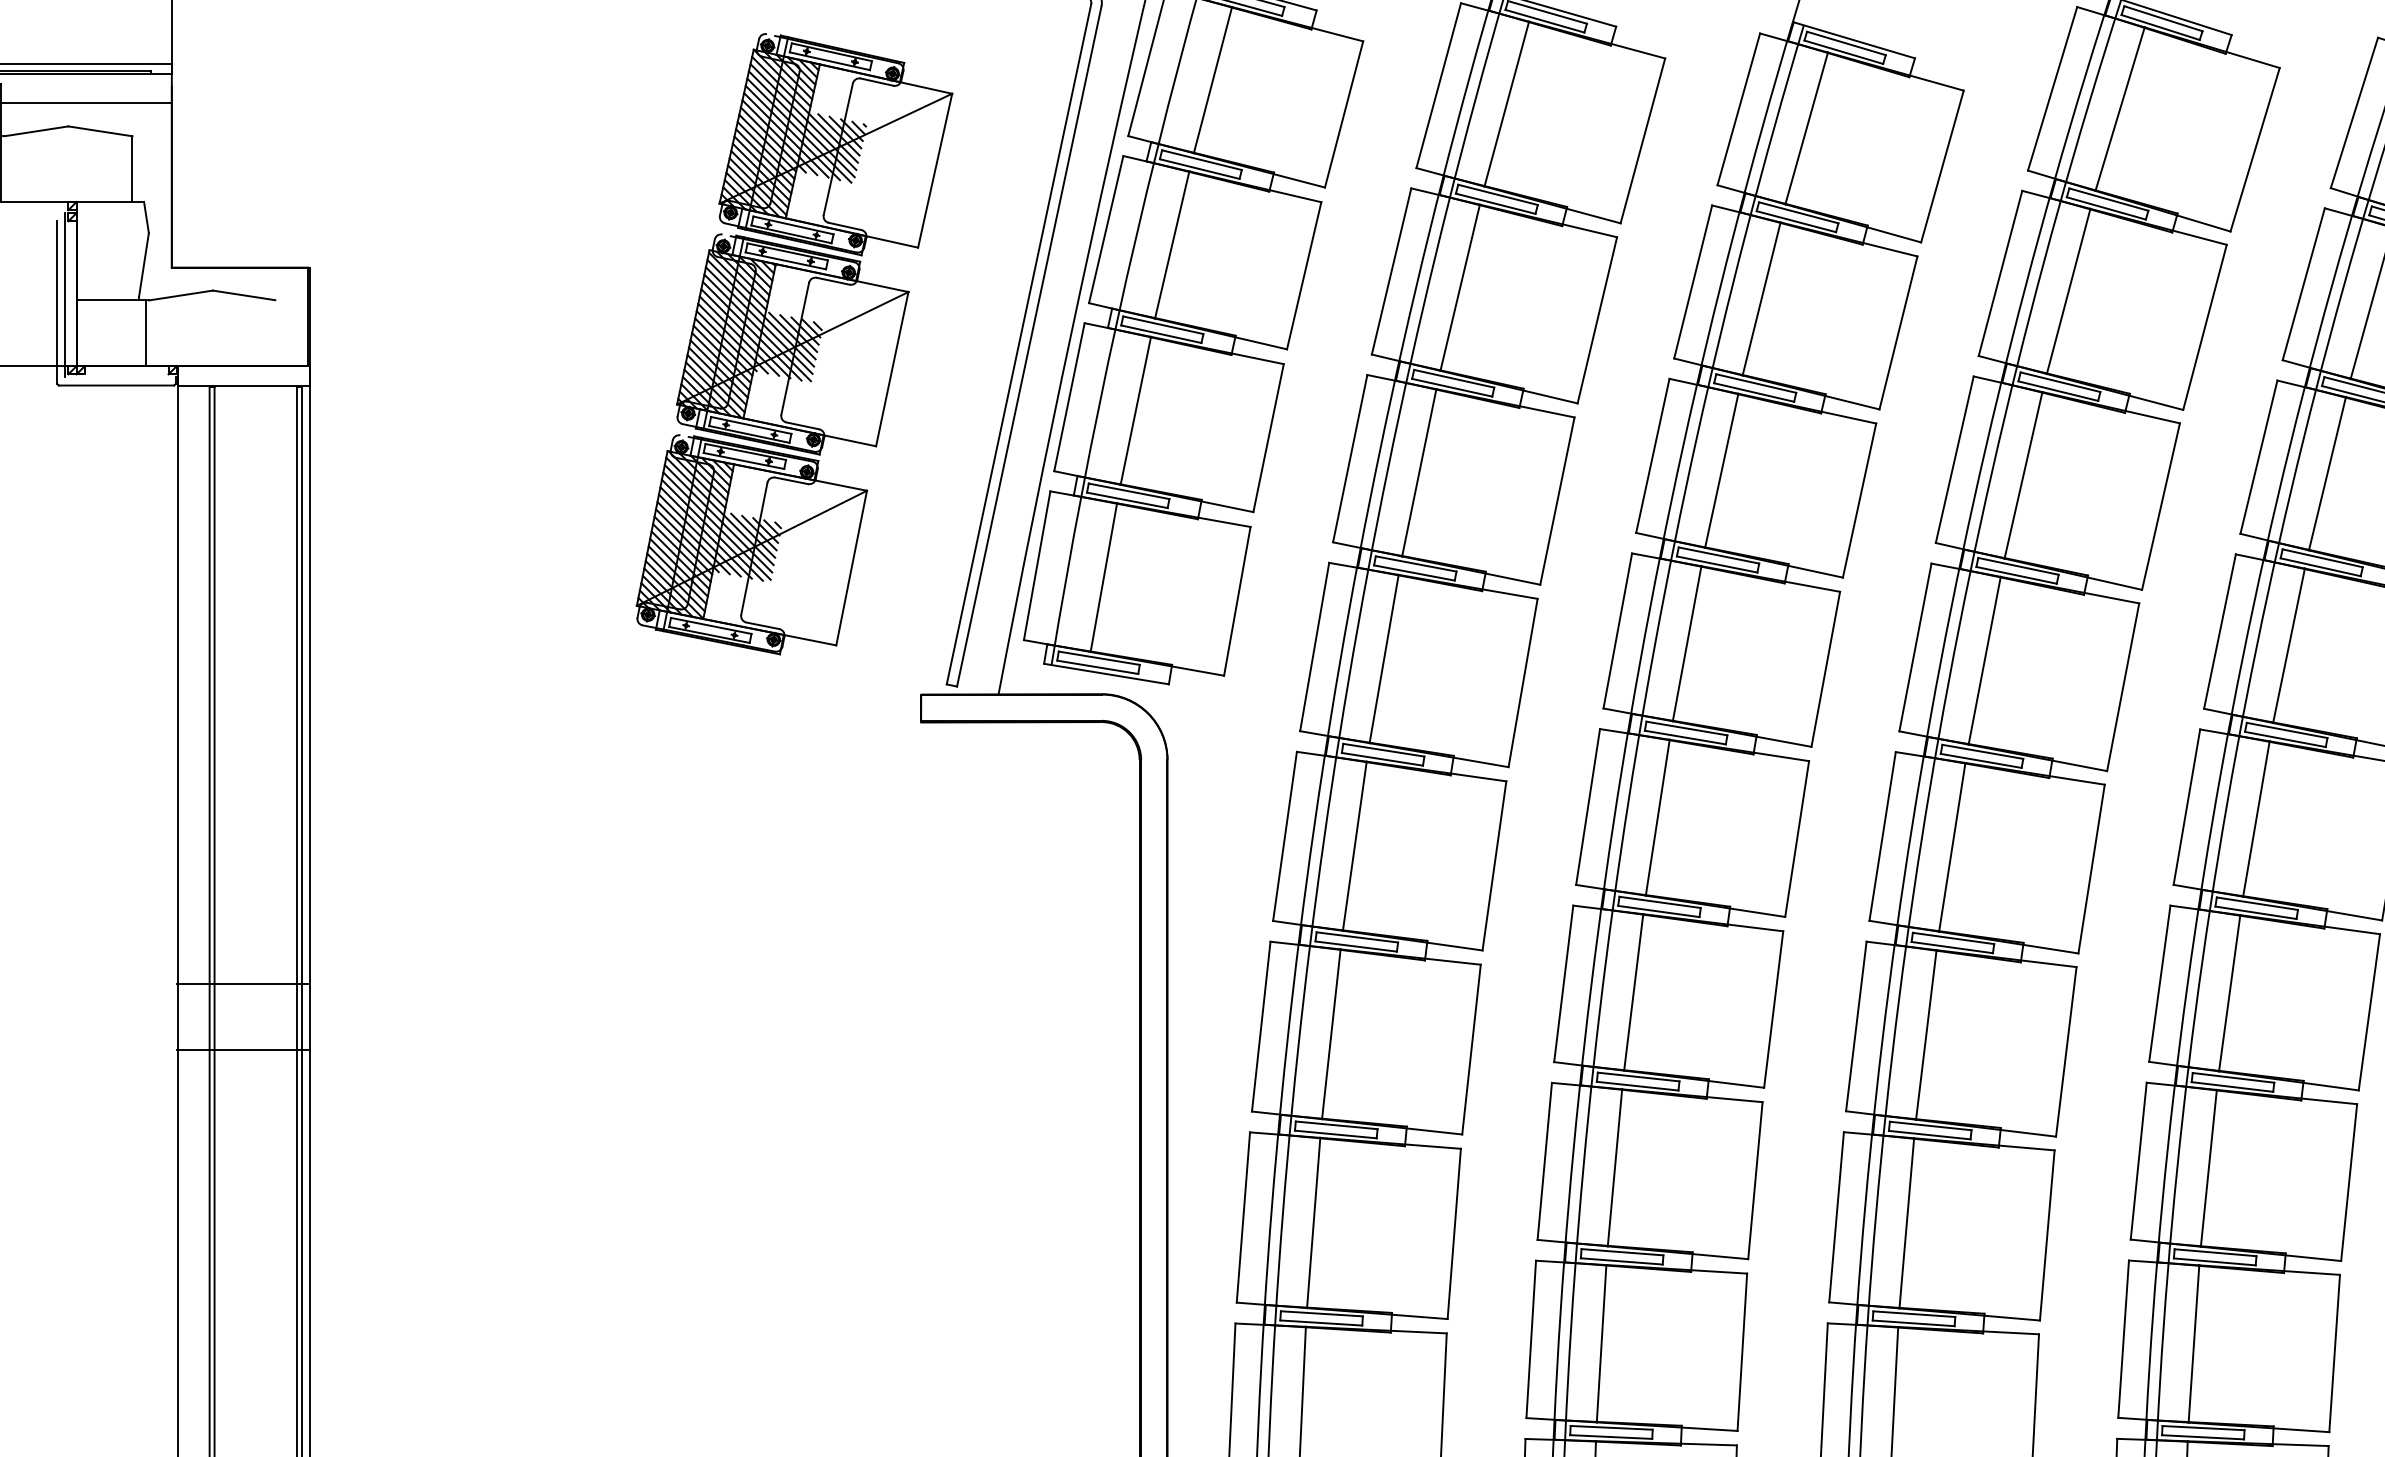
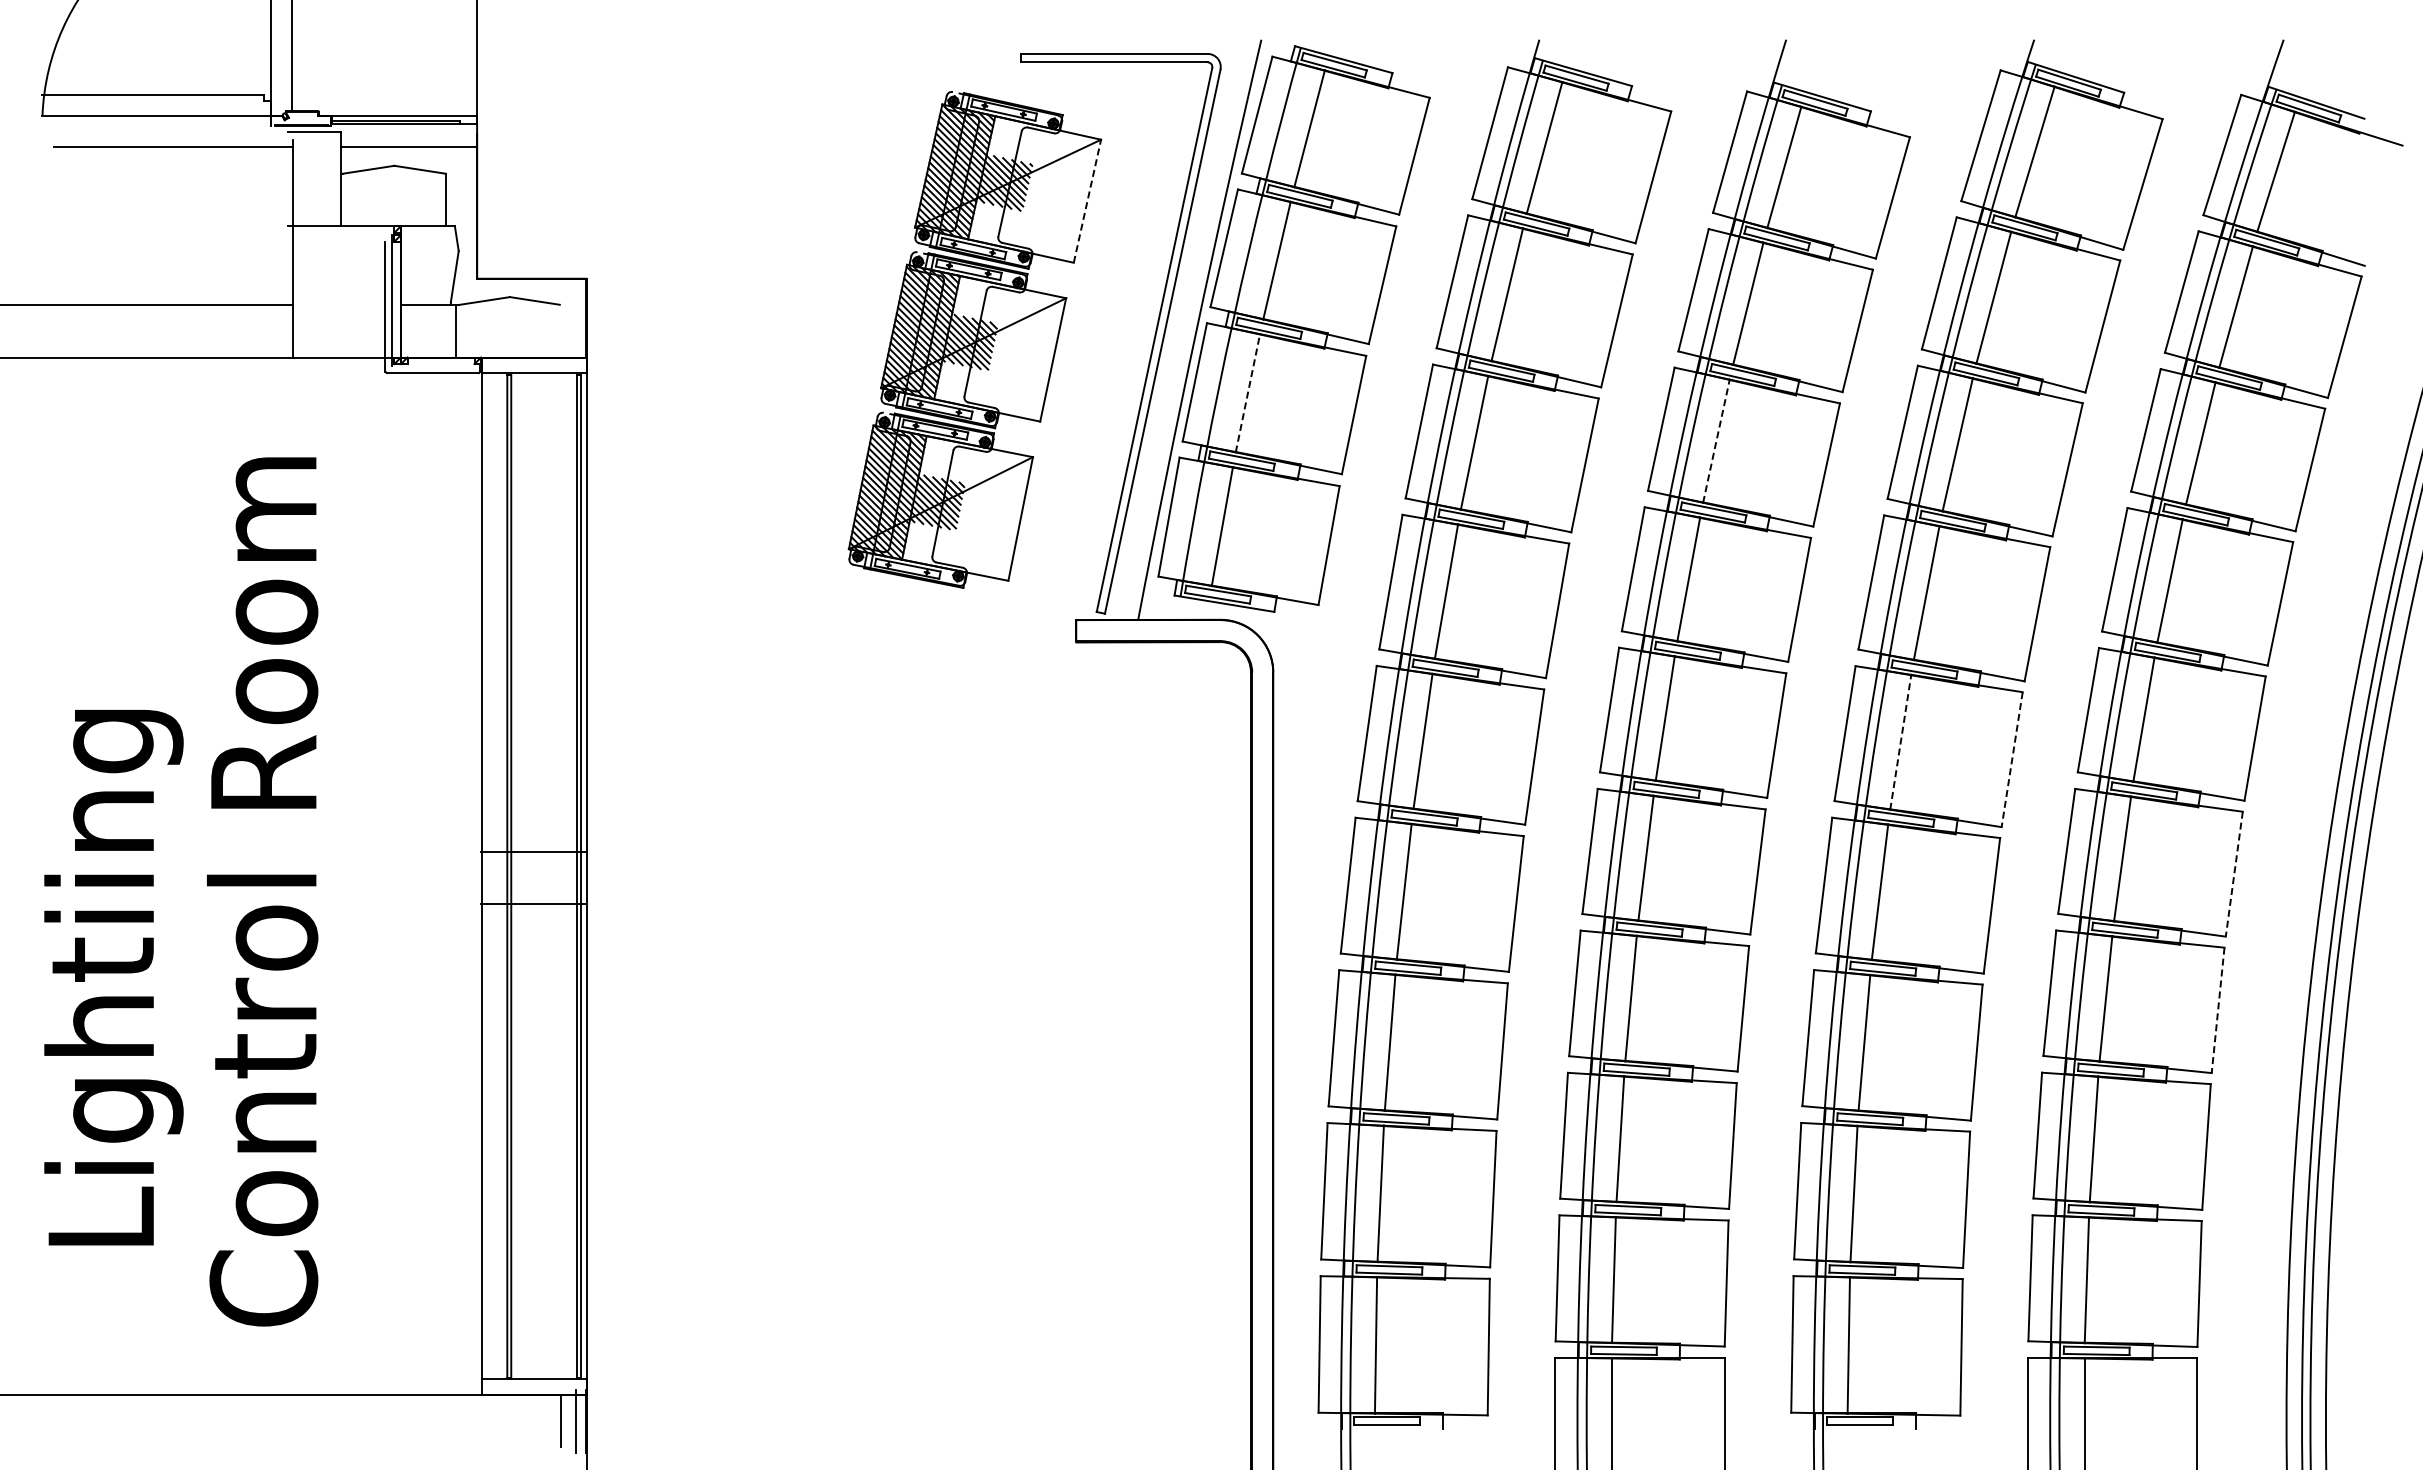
line: (935, 169) -> (1087, 200), solid -> dashed
line: (1136, 409) -> (1248, 392), solid -> dashed
line: (1721, 469) -> (1716, 440), solid -> dashed
line: (1951, 846) -> (1900, 741), solid -> dashed
line: (2092, 870) -> (2012, 760), solid -> dashed
line: (2369, 1012) -> (2234, 874), solid -> dashed
line: (2349, 1182) -> (2218, 1010), solid -> dashed

